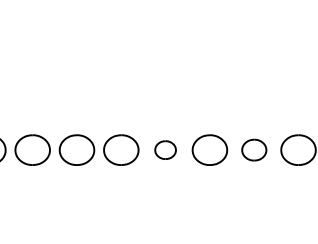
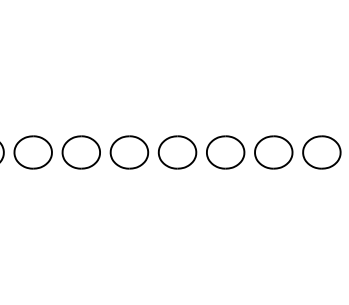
part: (165, 150) -> (177, 152), size x1.67
part: (253, 150) -> (273, 152), size x1.43

